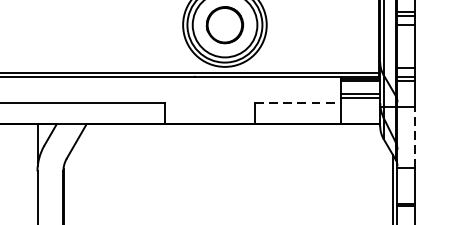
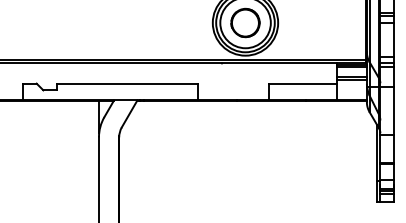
line: (297, 102) -> (302, 83), dashed -> solid
line: (414, 137) -> (393, 110), dashed -> solid

